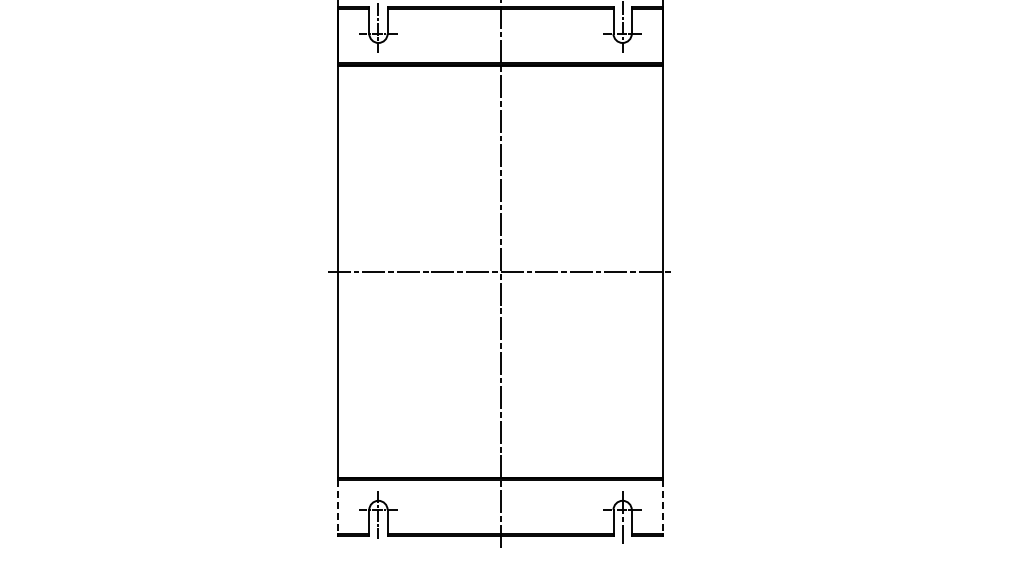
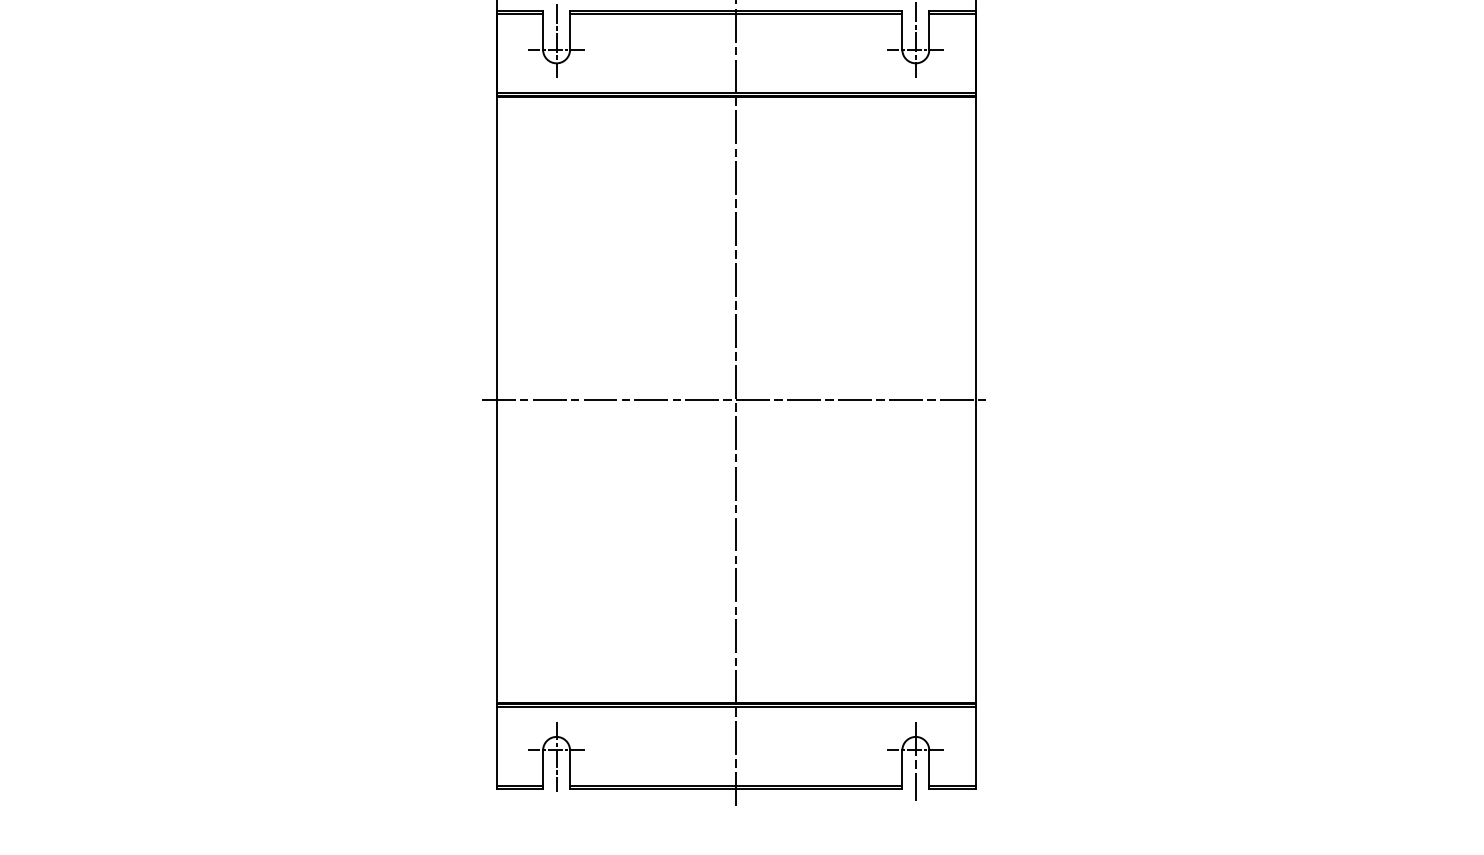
line: (337, 507) -> (496, 746), dashed -> solid
line: (663, 507) -> (975, 746), dashed -> solid

